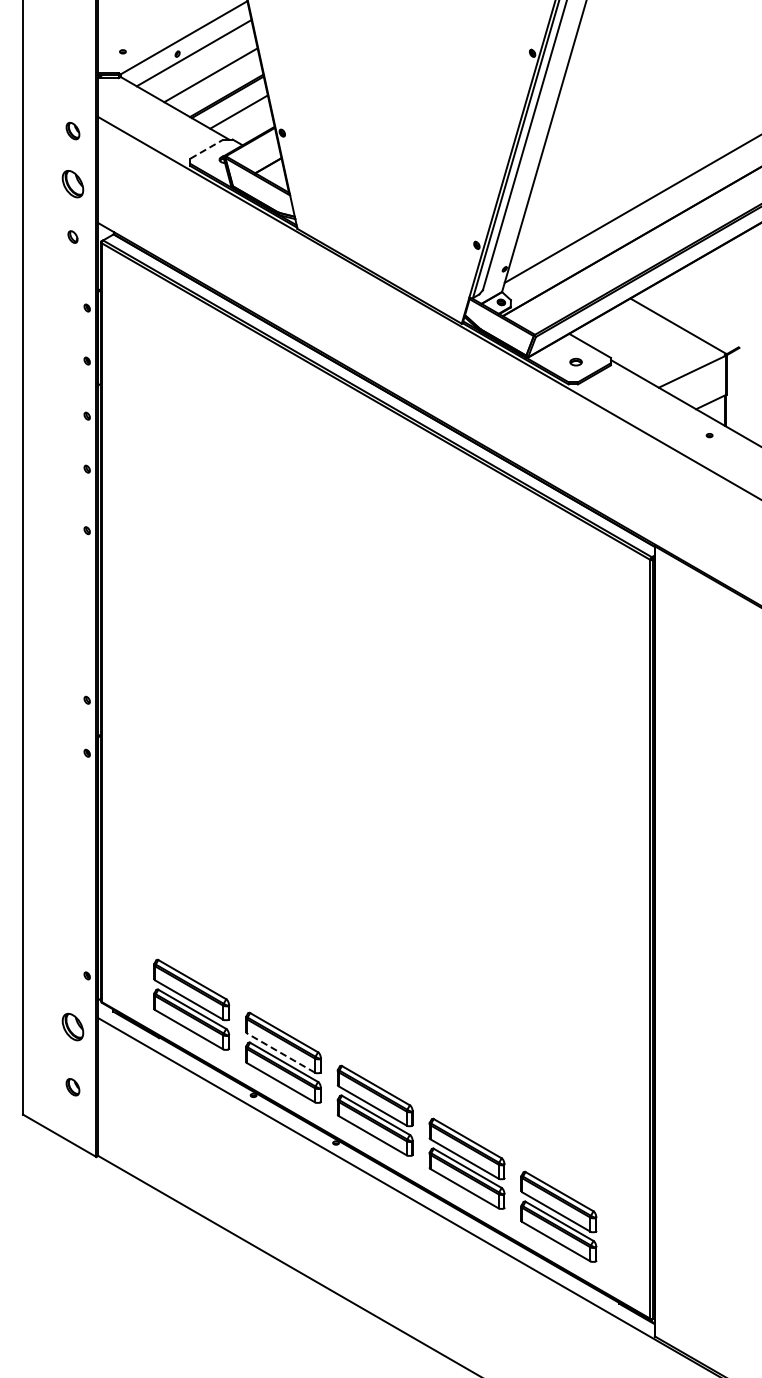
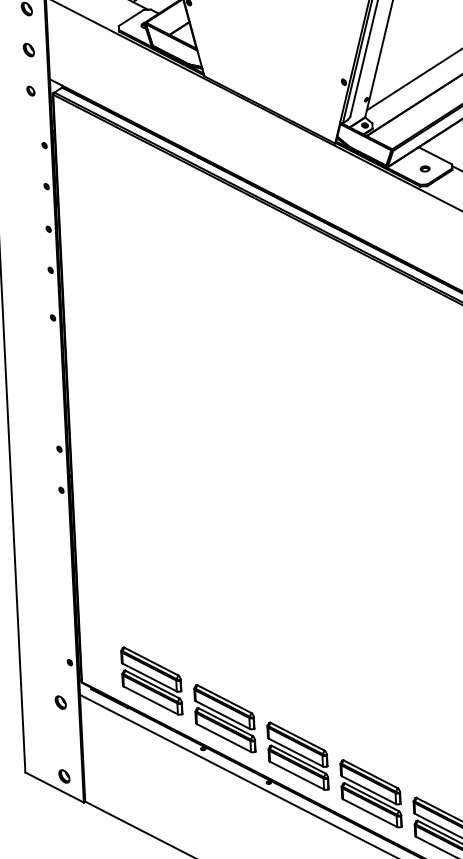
line: (207, 148) -> (131, 17), dashed -> solid
part: (72, 183) -> (28, 49), size x0.62
part: (72, 1026) -> (60, 702), size x0.62
line: (280, 1052) -> (222, 714), dashed -> solid
part: (72, 1087) -> (64, 776), moved

